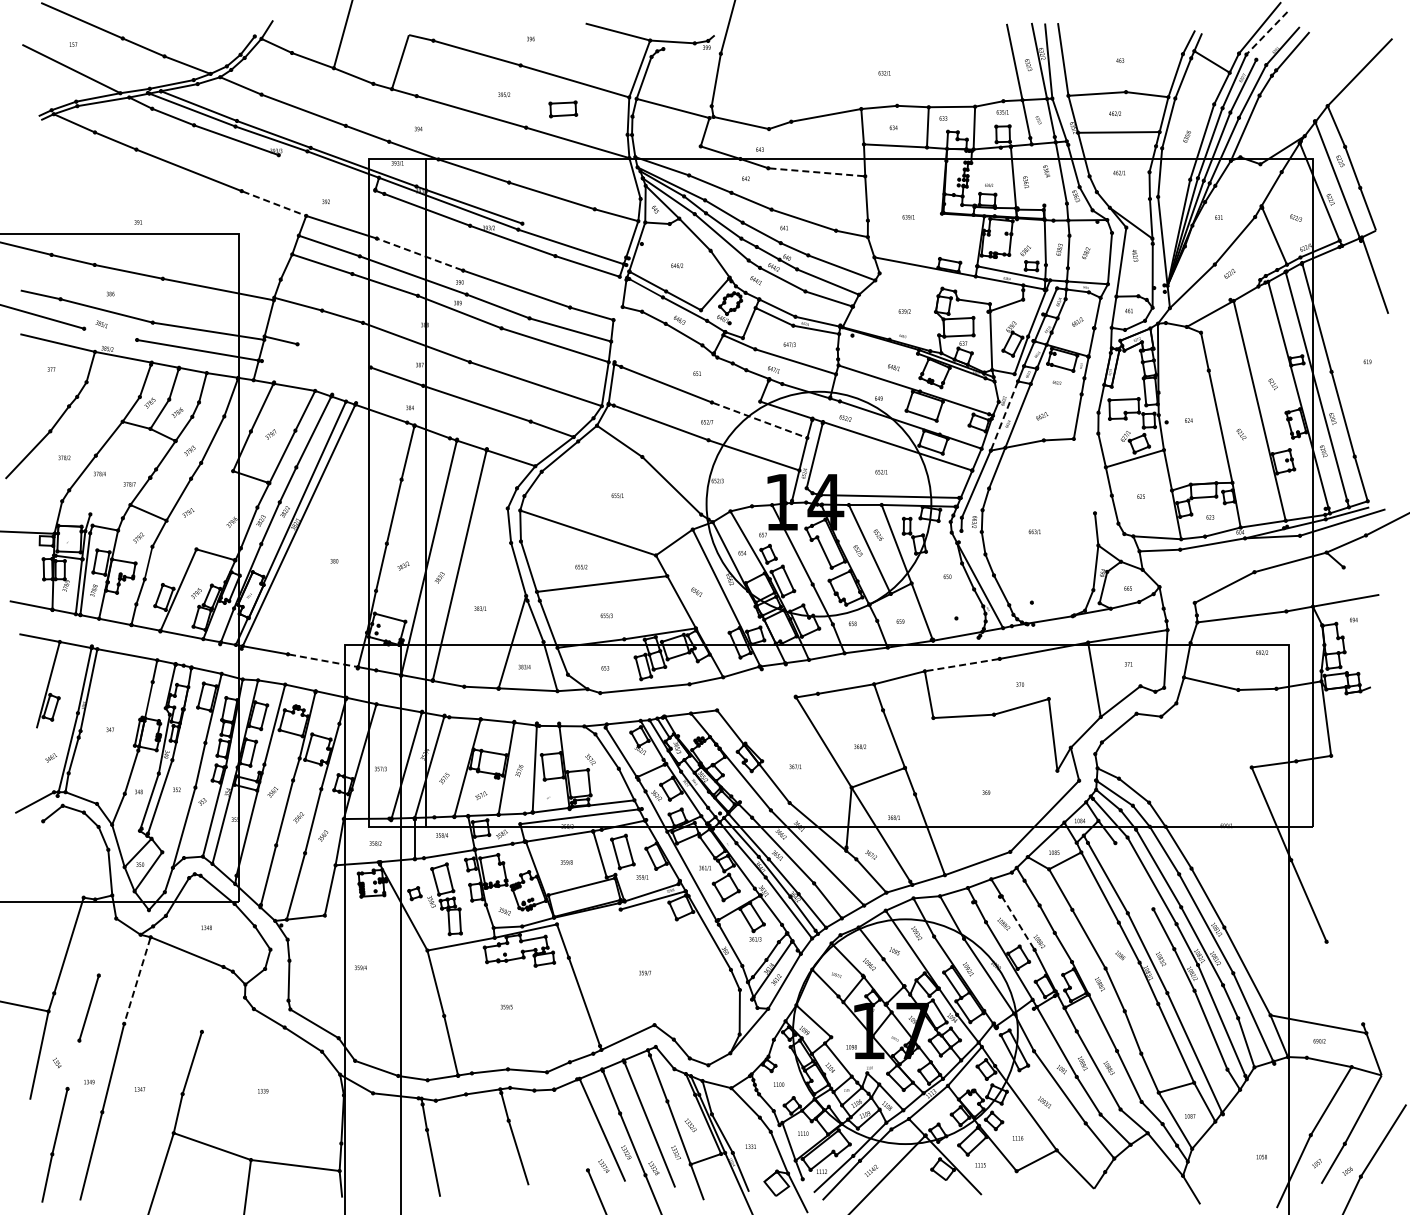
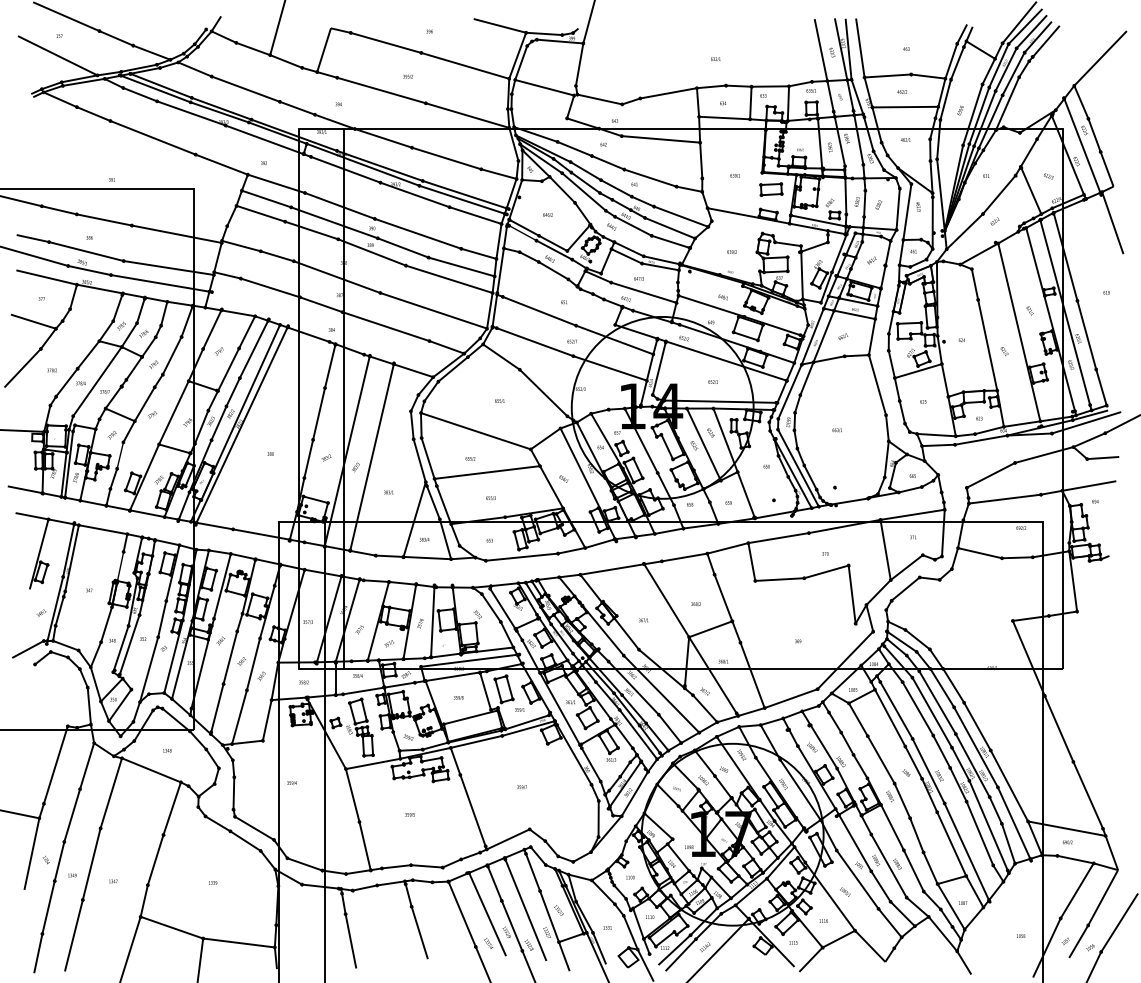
line: (1267, 32) -> (1025, 26), dashed -> solid
line: (1275, 38) -> (1032, 31), added
line: (691, 51) -> (559, 41), added
part: (563, 109) -> (771, 189), moved
line: (326, 172) -> (264, 139), added
line: (816, 172) -> (660, 139), dashed -> solid
line: (1037, 174) -> (839, 141), added
line: (274, 203) -> (222, 164), dashed -> solid
line: (574, 240) -> (464, 194), added
line: (420, 254) -> (340, 205), dashed -> solid
line: (616, 297) -> (498, 240), added
line: (110, 333) -> (89, 269), added
line: (618, 334) -> (500, 270), added
line: (333, 355) -> (269, 287), added
line: (1060, 373) -> (858, 302), added
line: (1055, 389) -> (854, 315), added
line: (41, 397) -> (33, 321), added
line: (1004, 415) -> (812, 336), dashed -> solid
line: (759, 420) -> (614, 340), dashed -> solid
line: (120, 471) -> (97, 381), added
line: (1084, 476) -> (877, 385), added
line: (214, 510) -> (173, 413), added
line: (1362, 565) -> (1102, 457), added
line: (986, 578) -> (798, 468), added
line: (323, 660) -> (261, 534), dashed -> solid
line: (962, 665) -> (778, 538), dashed -> solid
line: (756, 703) -> (612, 569), added
line: (1133, 876) -> (917, 709), added
line: (588, 916) -> (476, 741), added
line: (1017, 922) -> (823, 746), dashed -> solid
line: (107, 946) -> (87, 765), added
line: (137, 981) -> (111, 794), dashed -> solid
line: (1344, 982) -> (1087, 794), added
line: (212, 999) -> (172, 808), added
line: (73, 1064) -> (59, 861), added
line: (570, 1129) -> (461, 913), added
line: (1001, 1186) -> (810, 959), added

